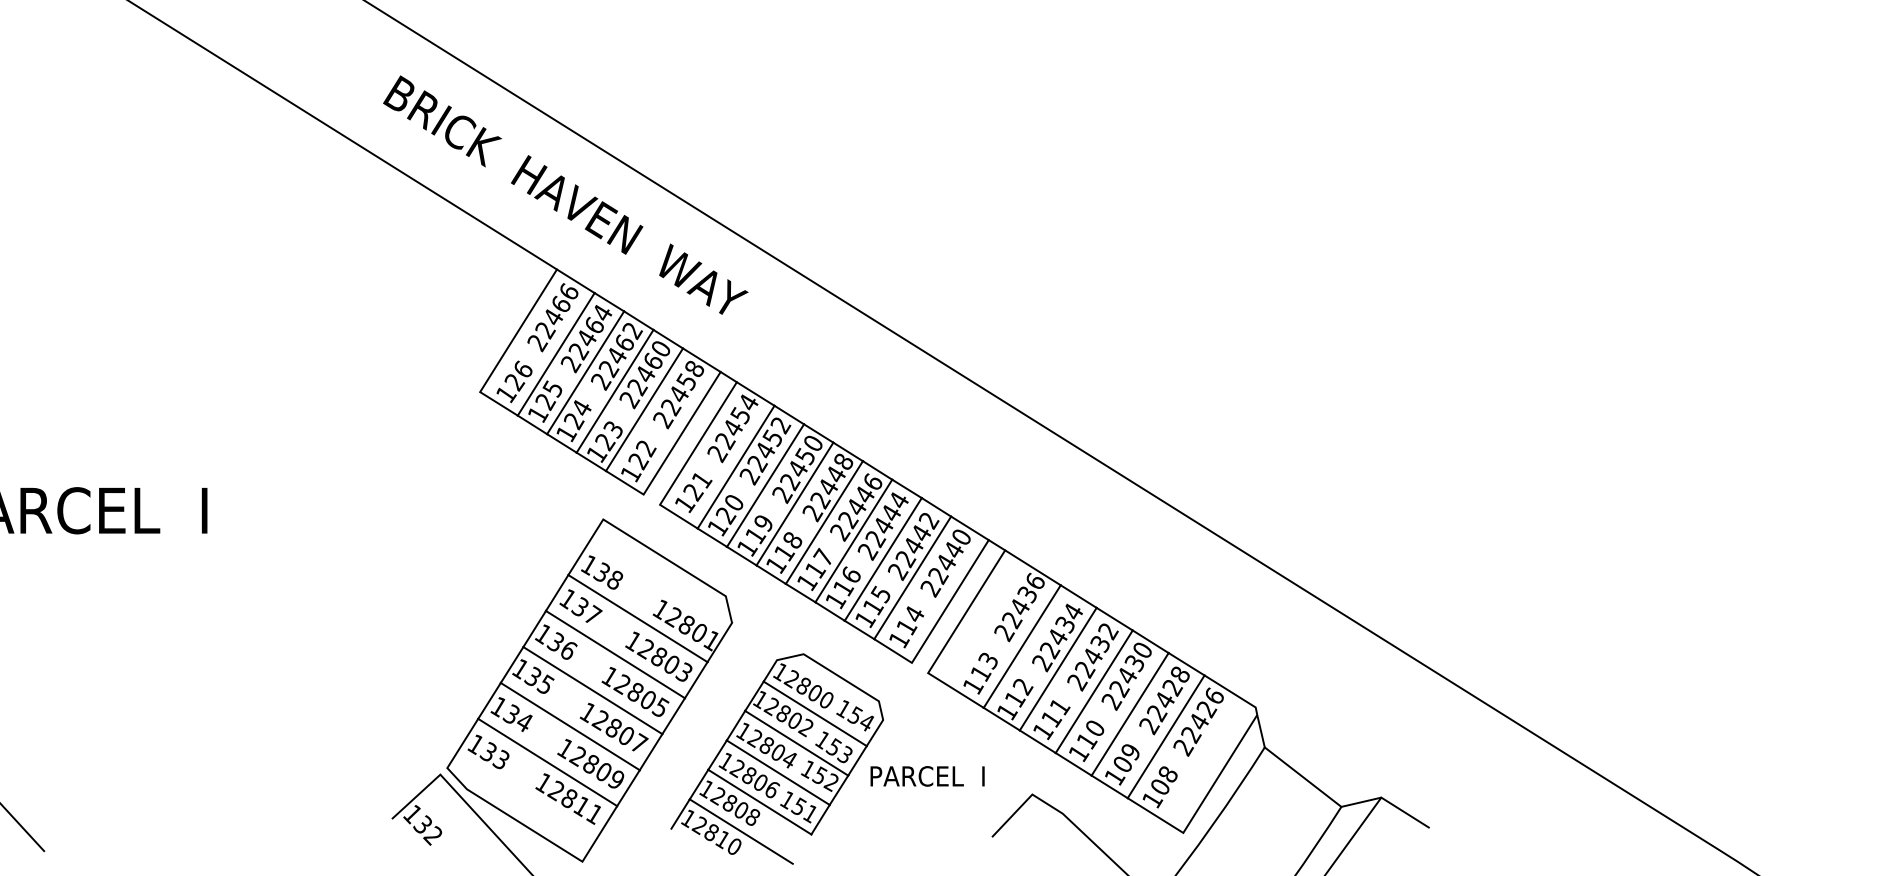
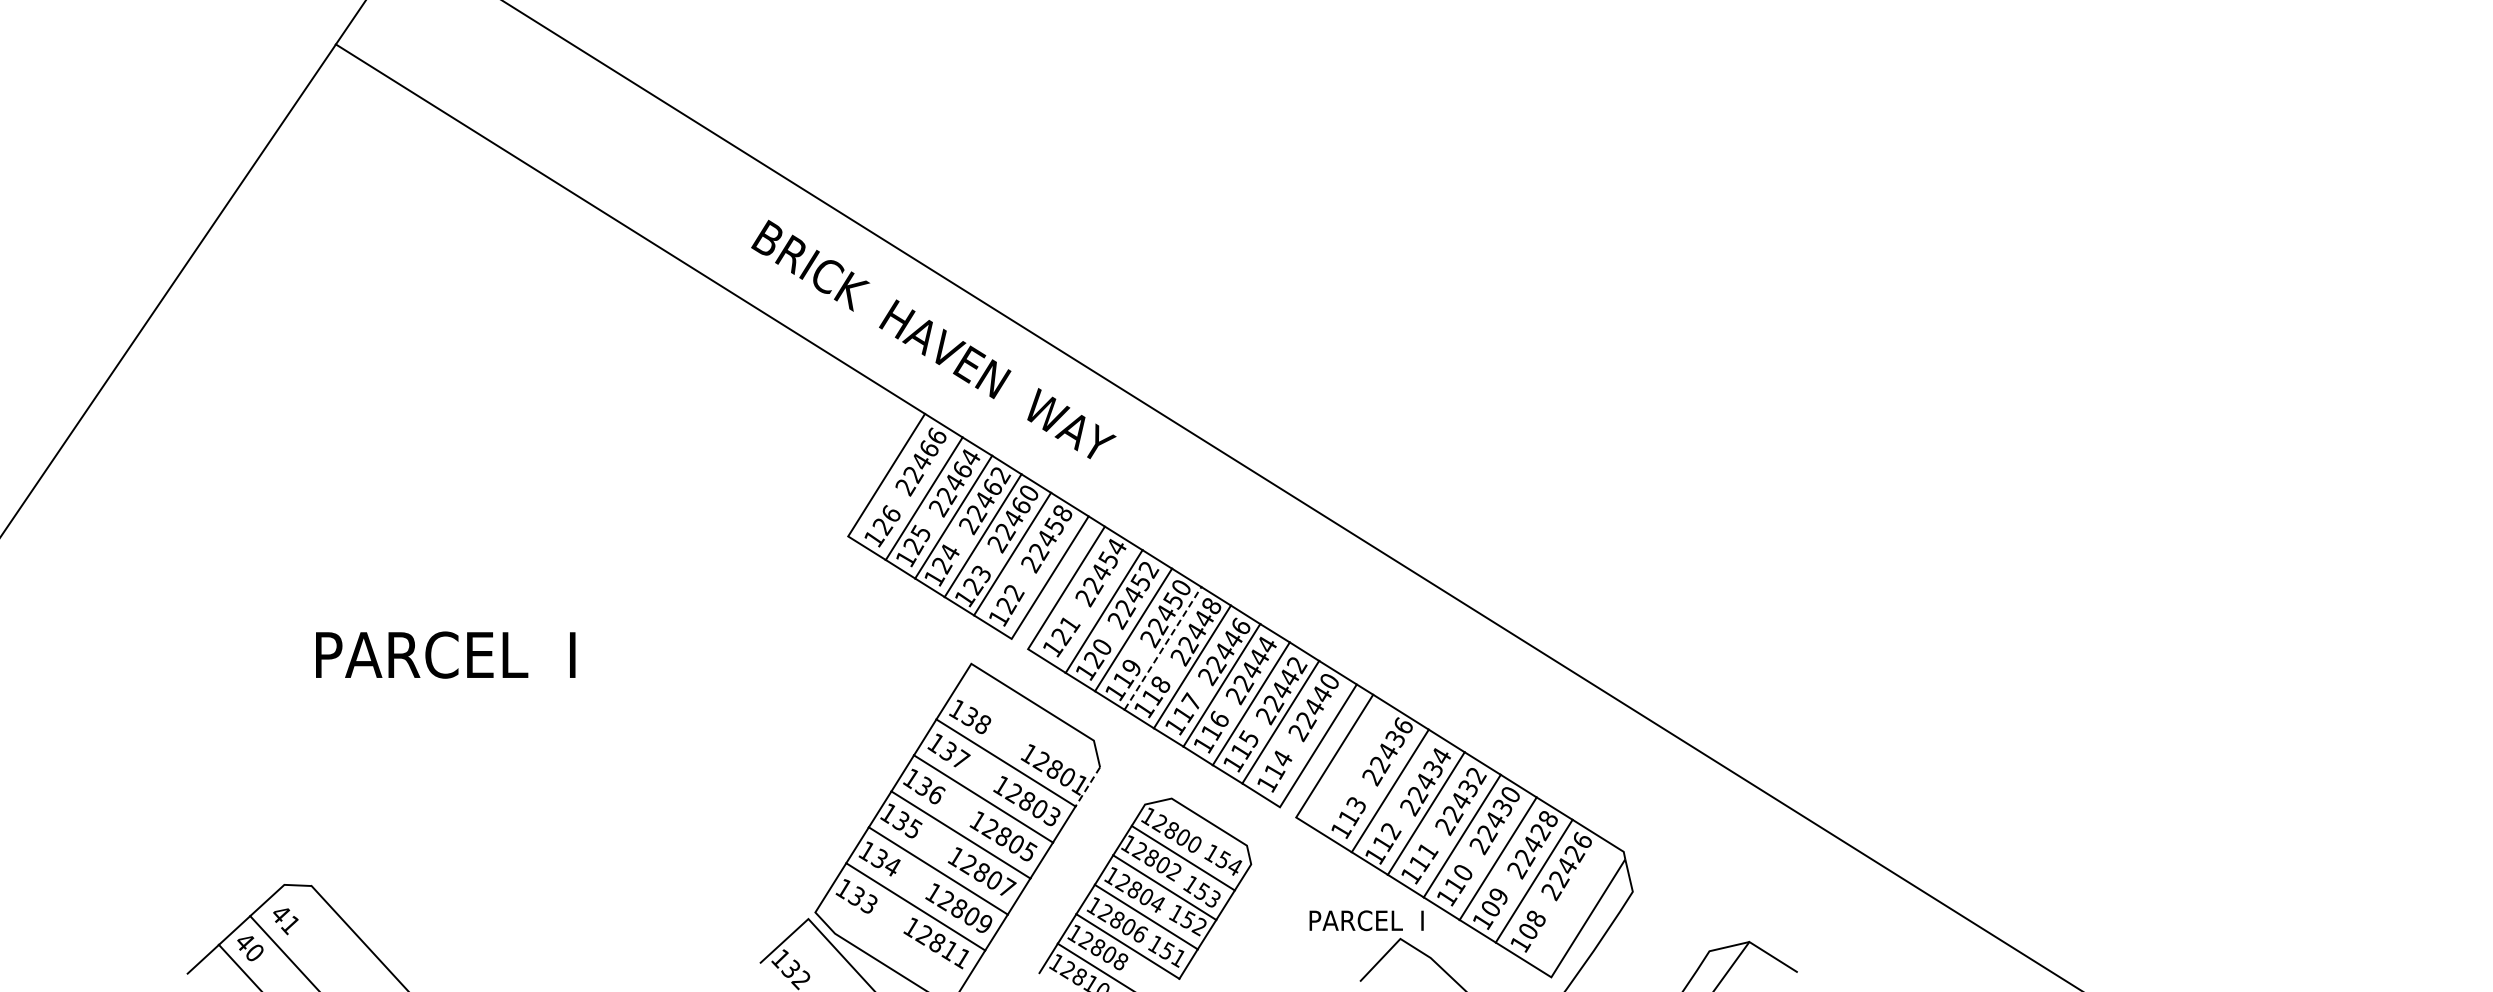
line: (795, 503) -> (1163, 647), solid -> dashed
line: (719, 643) -> (1087, 787), solid -> dashed
text: (927, 776) -> (1366, 920), moved
line: (1302, 777) -> (1670, 921), removed

